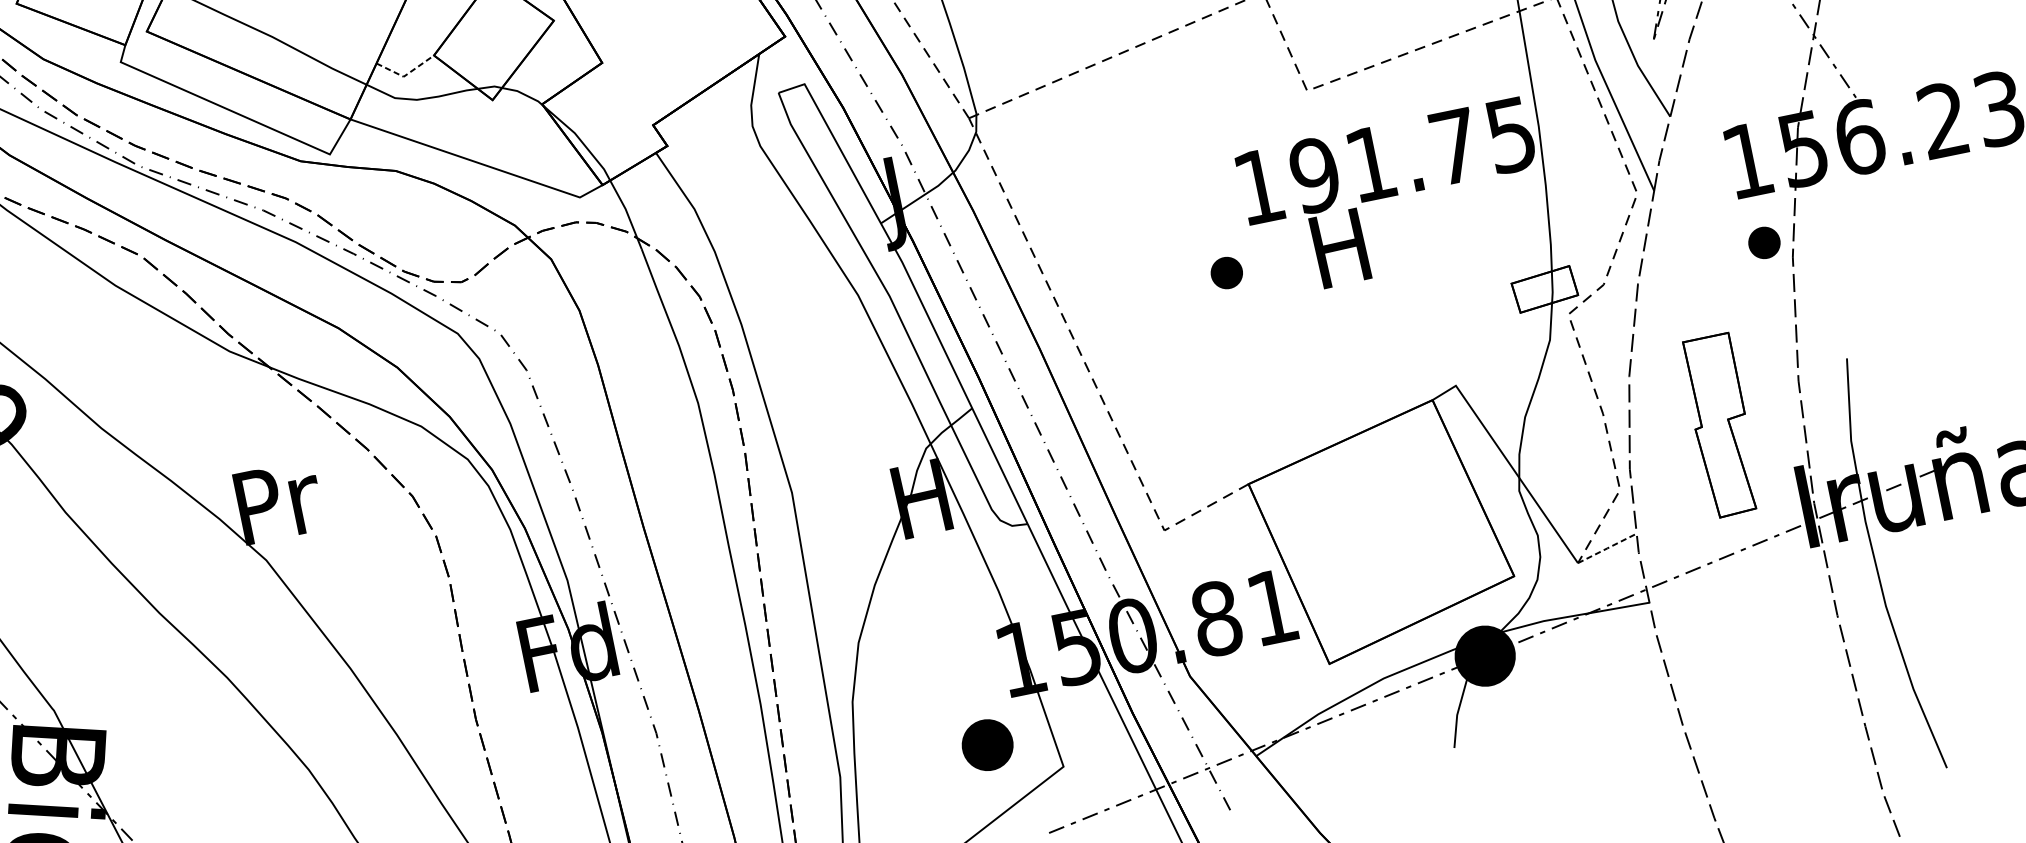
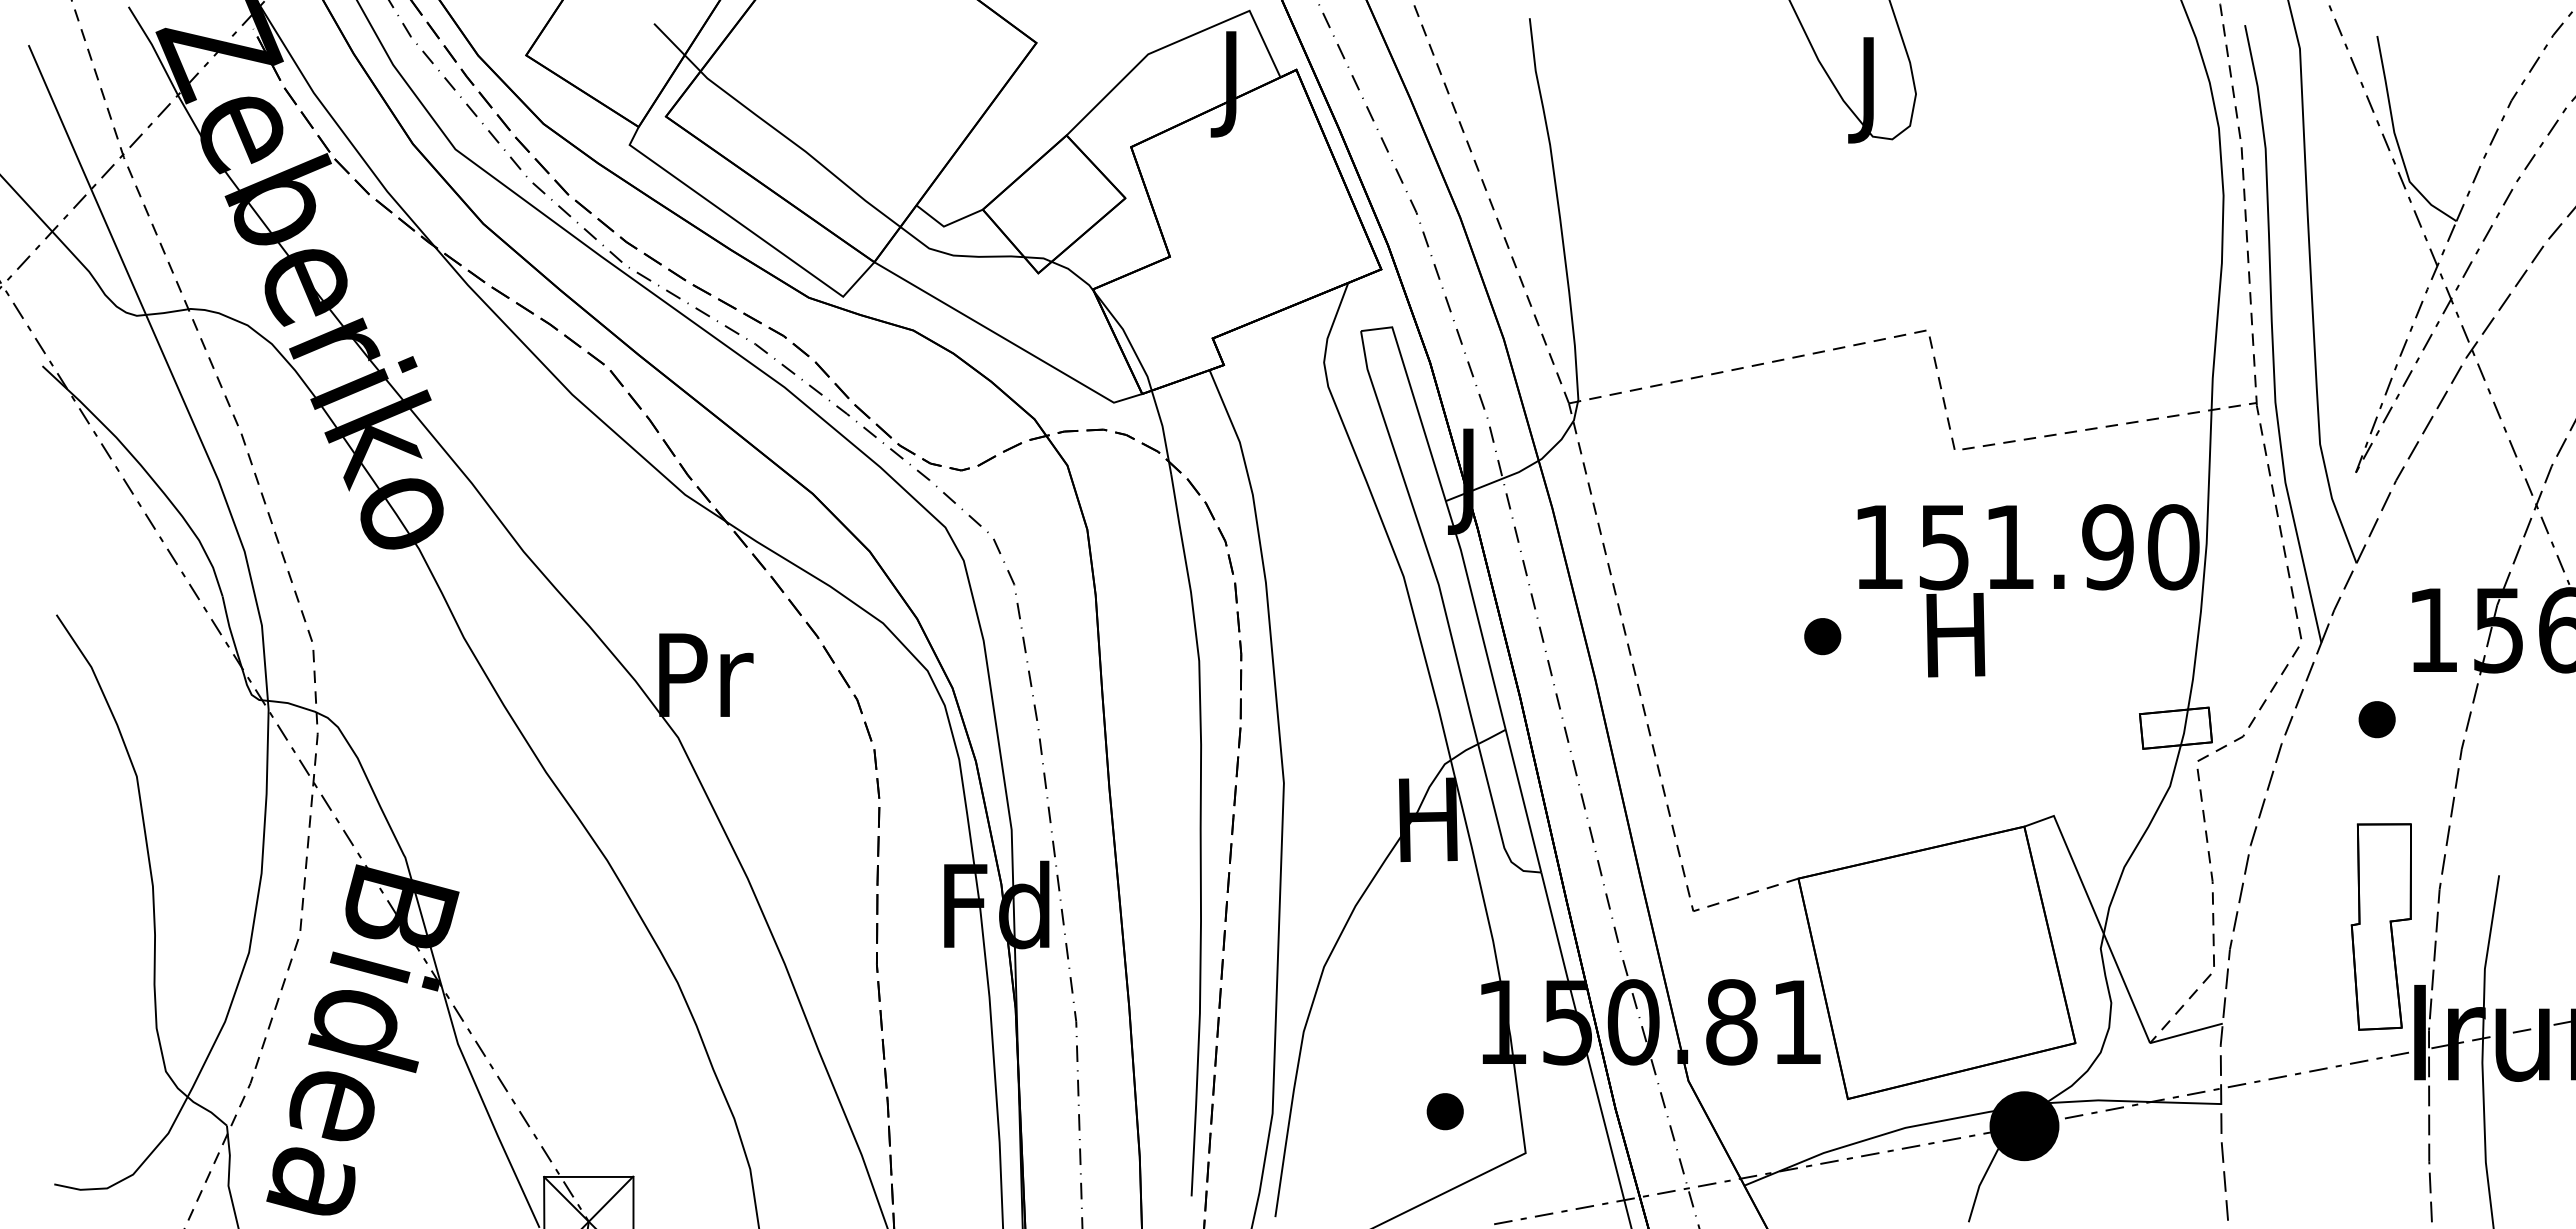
line: (406, 75) -> (947, 225), dashed -> solid
text: (1412, 155) -> (2058, 547), 191.75 -> 151.90
part: (1763, 242) -> (2376, 719), moved
part: (1720, 425) -> (2380, 926), moved
line: (1607, 548) -> (2186, 1033), dashed -> solid
part: (986, 745) -> (1444, 1111), size x0.62

